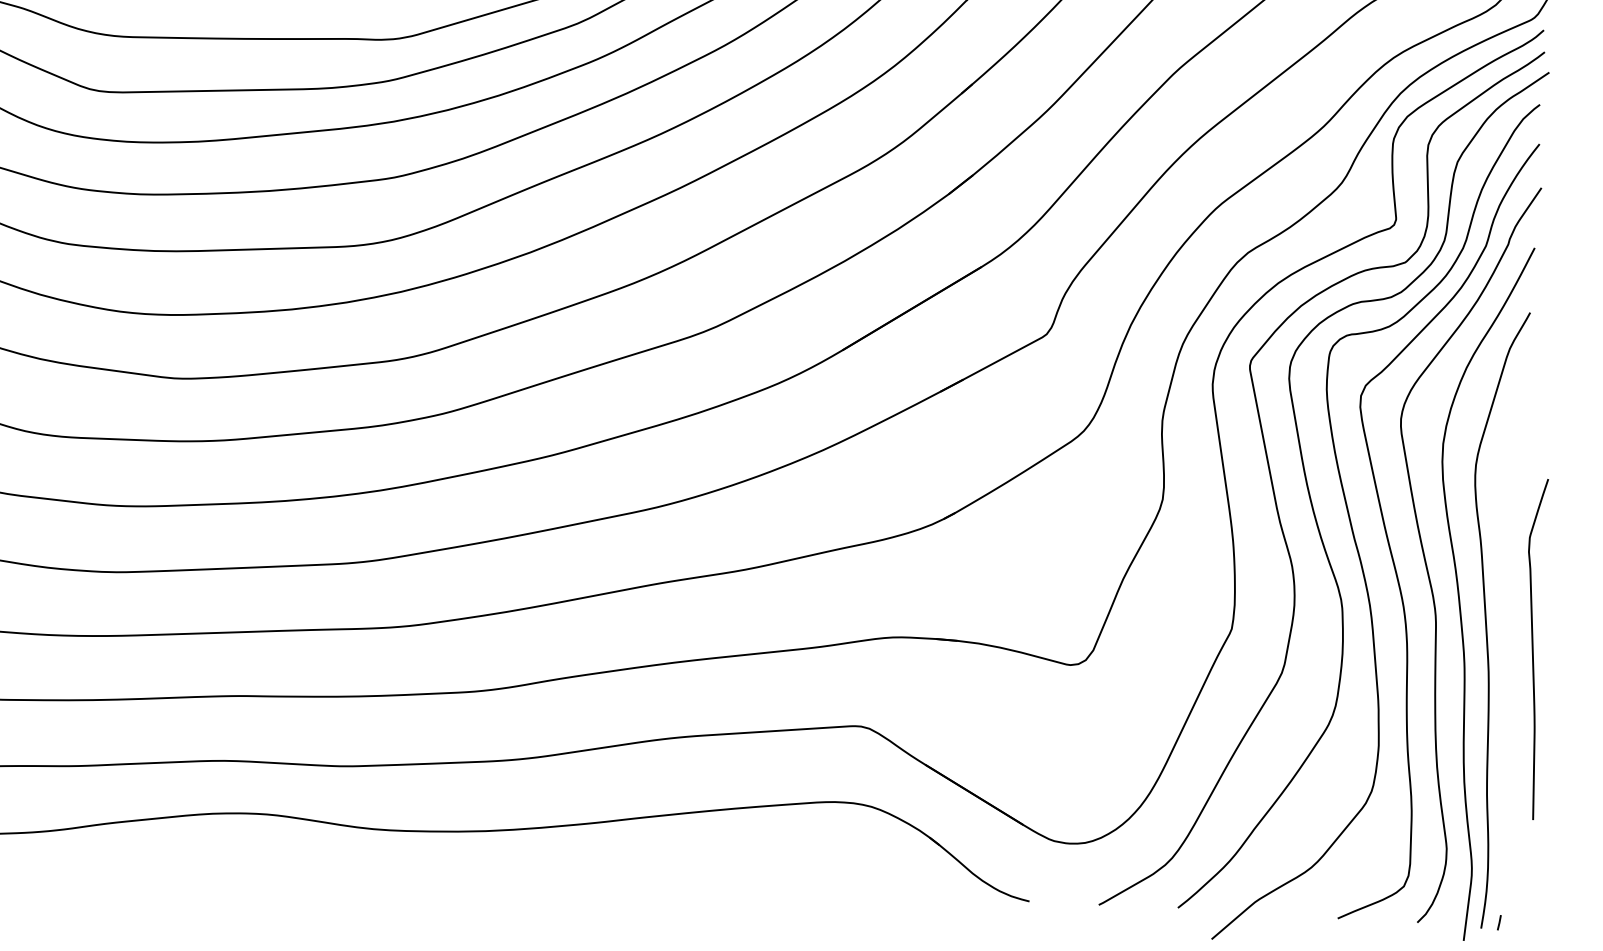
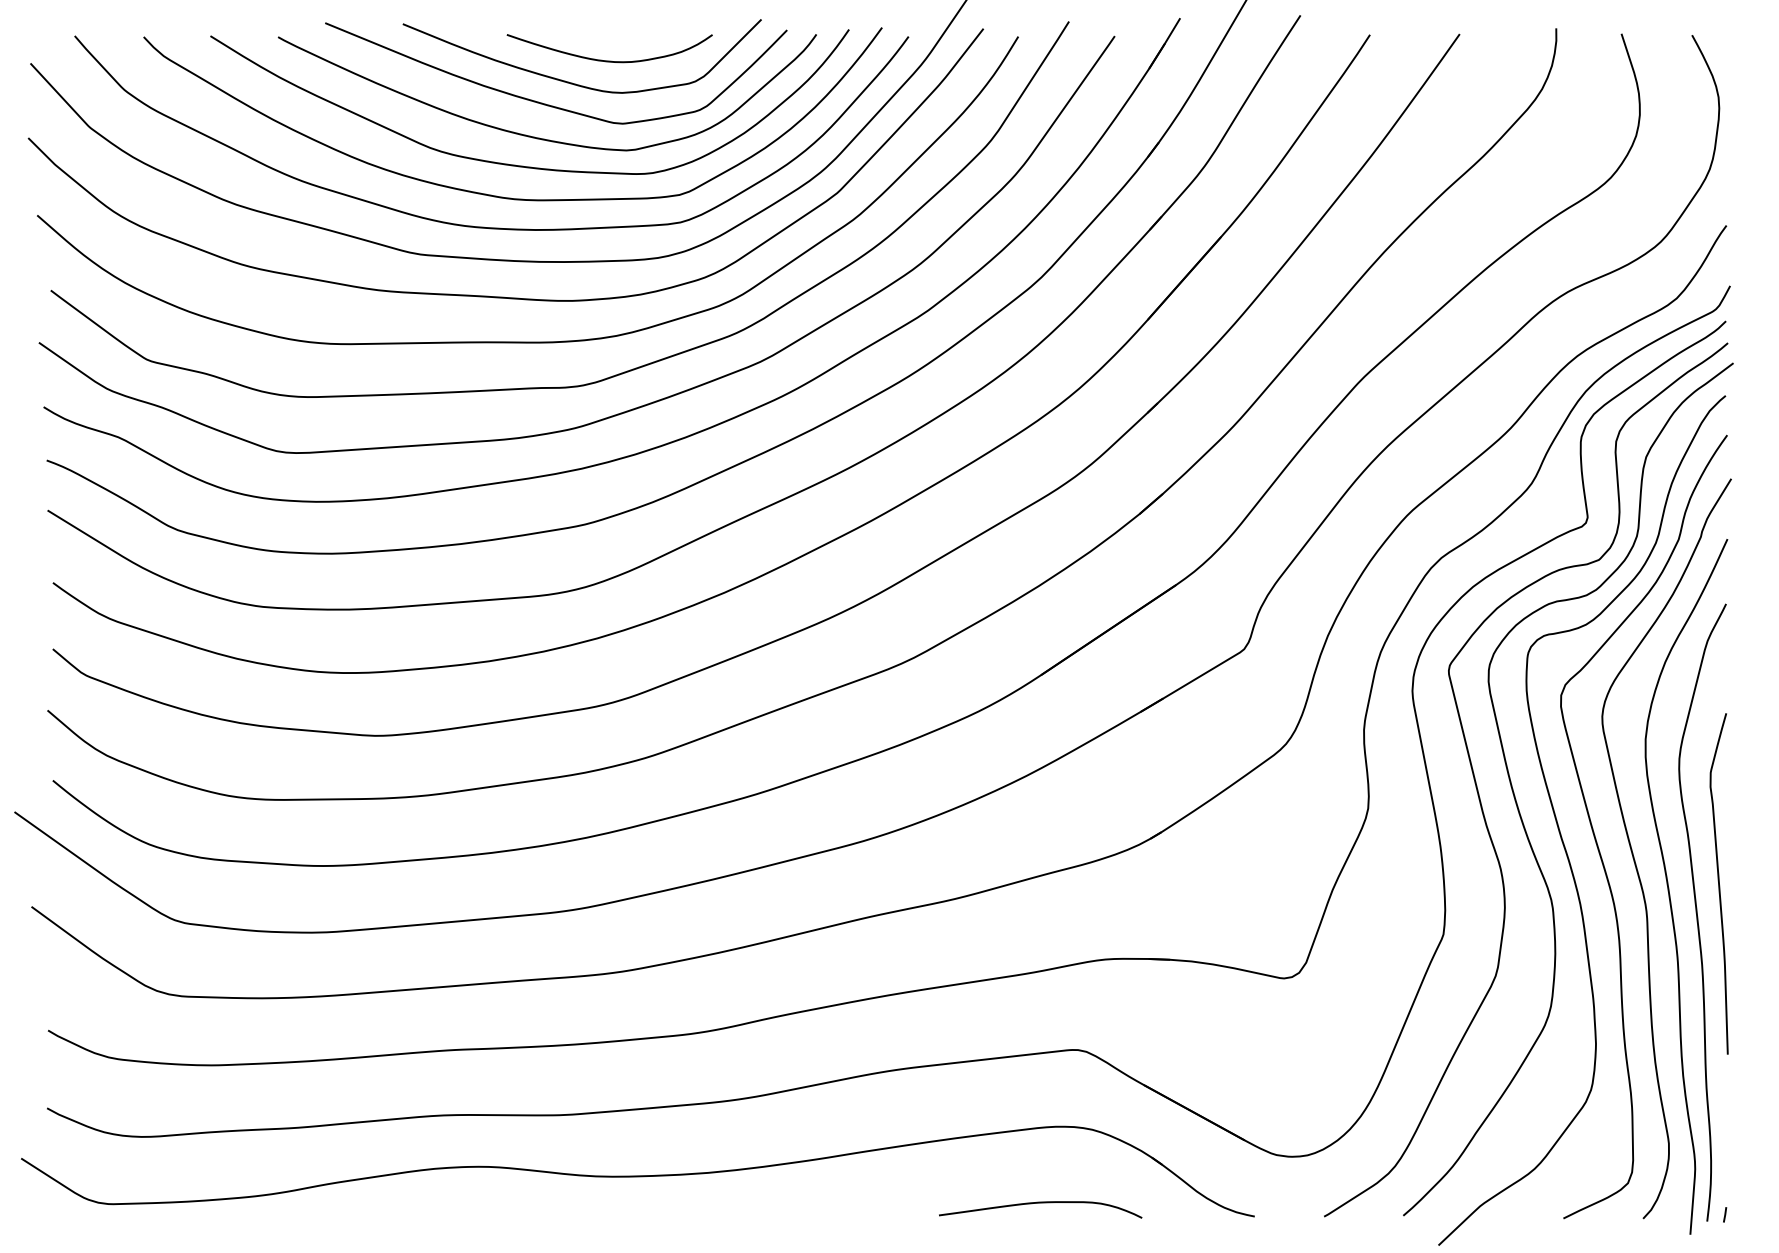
curve: (1532, 648) -> (1718, 883), moved
curve: (816, 877) -> (1040, 1203), added

